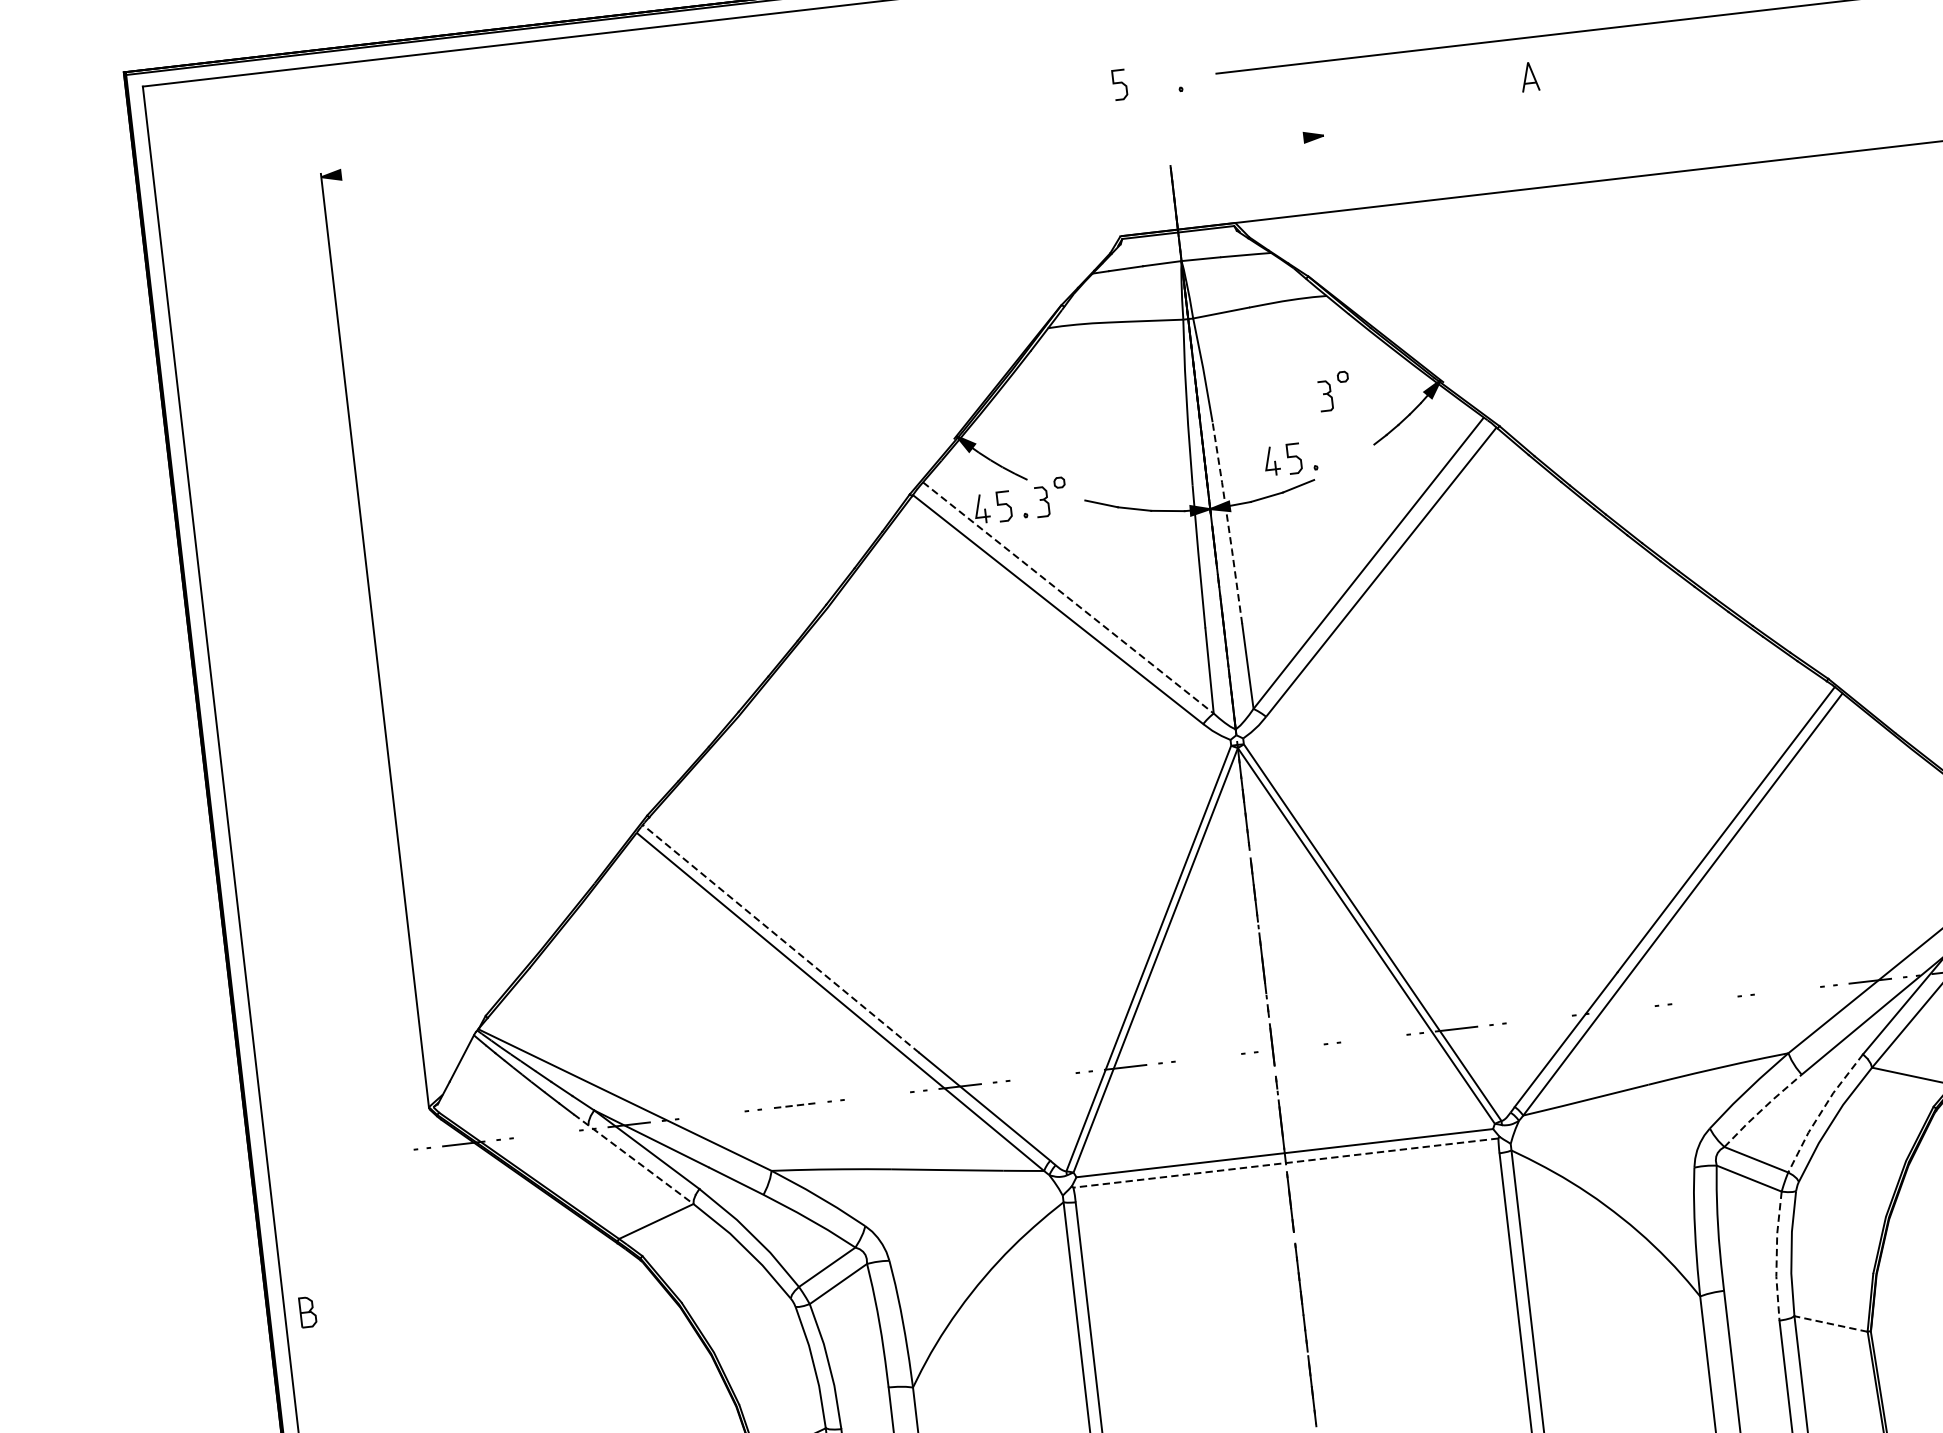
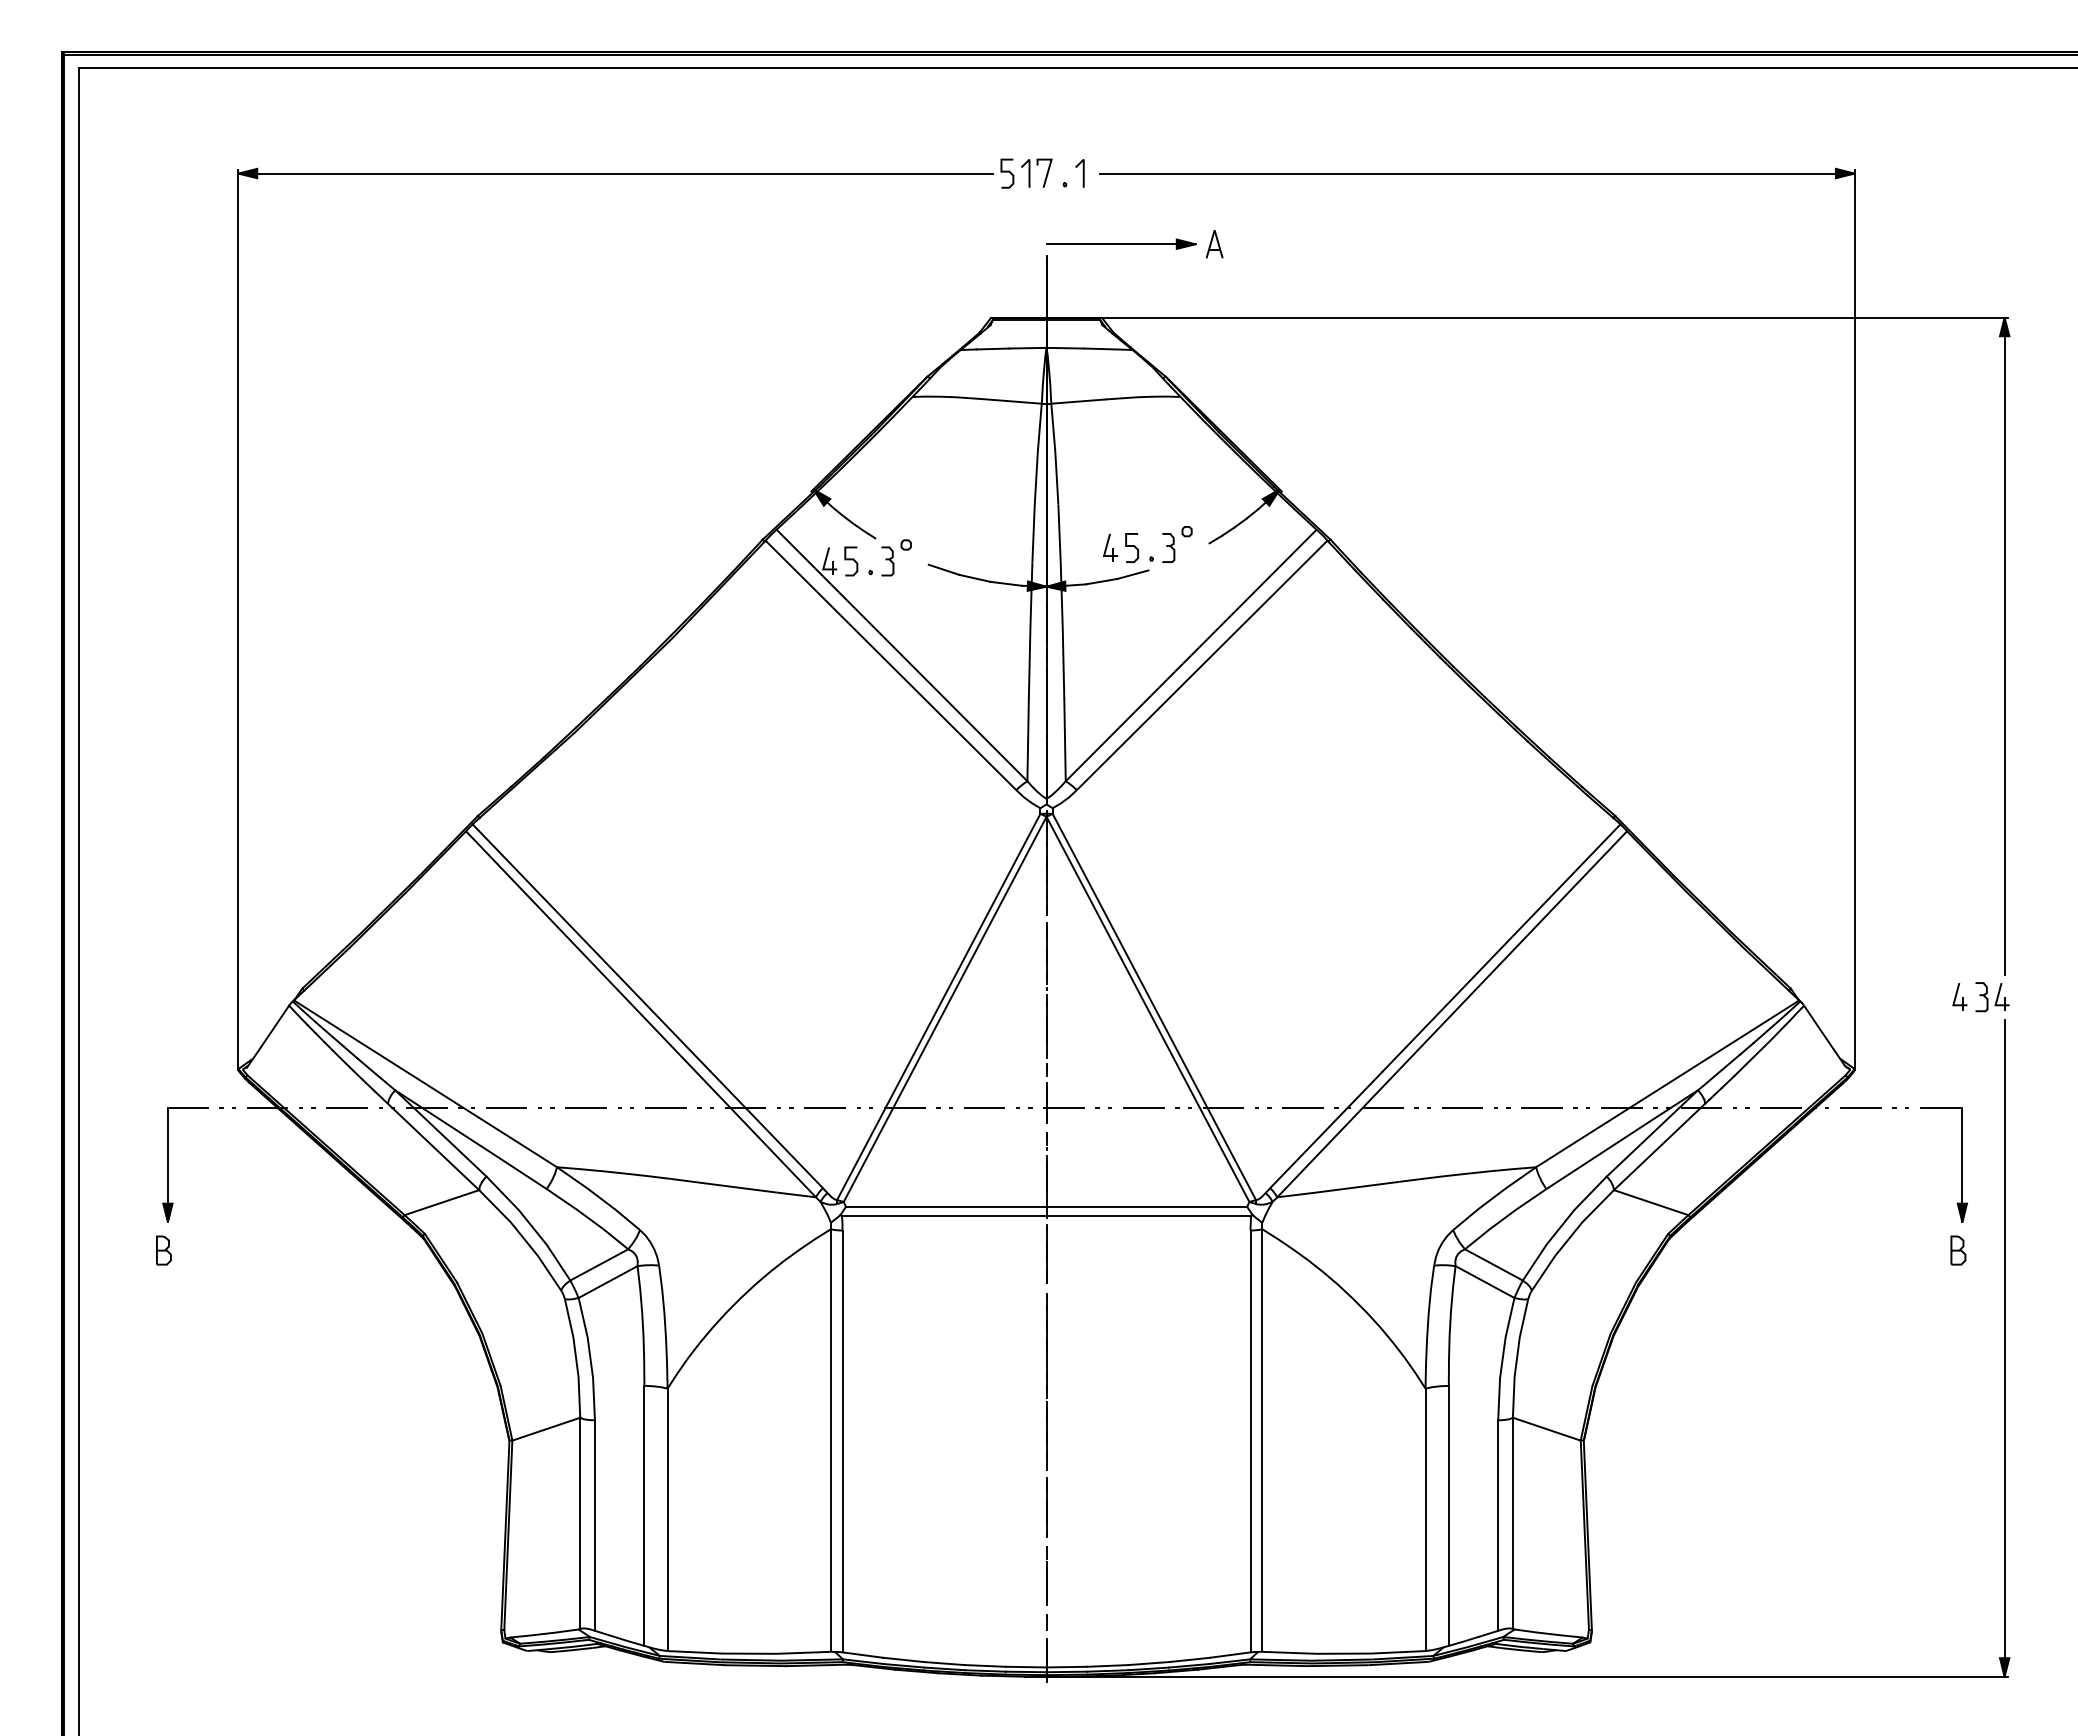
line: (1197, 75) -> (1082, 173), added
part: (1529, 77) -> (1214, 244), moved
part: (1150, 80) -> (1036, 172), added
line: (712, 131) -> (615, 173), added
line: (1245, 144) -> (1120, 244), added
part: (1334, 391) -> (1177, 544), moved
line: (1227, 522) -> (1061, 601), dashed -> solid
line: (1067, 598) -> (901, 655), dashed -> solid
line: (780, 938) -> (591, 947), dashed -> solid
line: (1787, 990) -> (1542, 1107), added
line: (1704, 1000) -> (1462, 1107), added
line: (1621, 1009) -> (1382, 1107), added
line: (1539, 1019) -> (1303, 1107), added
line: (1373, 1038) -> (1143, 1107), added
line: (1291, 1047) -> (1064, 1107), added
line: (1208, 1057) -> (984, 1107), added
line: (1043, 1076) -> (825, 1107), added
line: (877, 1095) -> (665, 1107), added
line: (795, 1105) -> (586, 1107), dashed -> solid
line: (1762, 1109) -> (1505, 1217), dashed -> solid
line: (1821, 1111) -> (1561, 1226), dashed -> solid
line: (711, 1114) -> (506, 1107), added
line: (546, 1134) -> (347, 1107), added
line: (633, 1158) -> (427, 1140), dashed -> solid
line: (1285, 1163) -> (1046, 1216), dashed -> solid
part: (367, 1214) -> (168, 1164), added
line: (1776, 1255) -> (1502, 1358), dashed -> solid
part: (307, 1312) -> (163, 1250), moved
line: (1830, 1324) -> (1546, 1429), dashed -> solid

